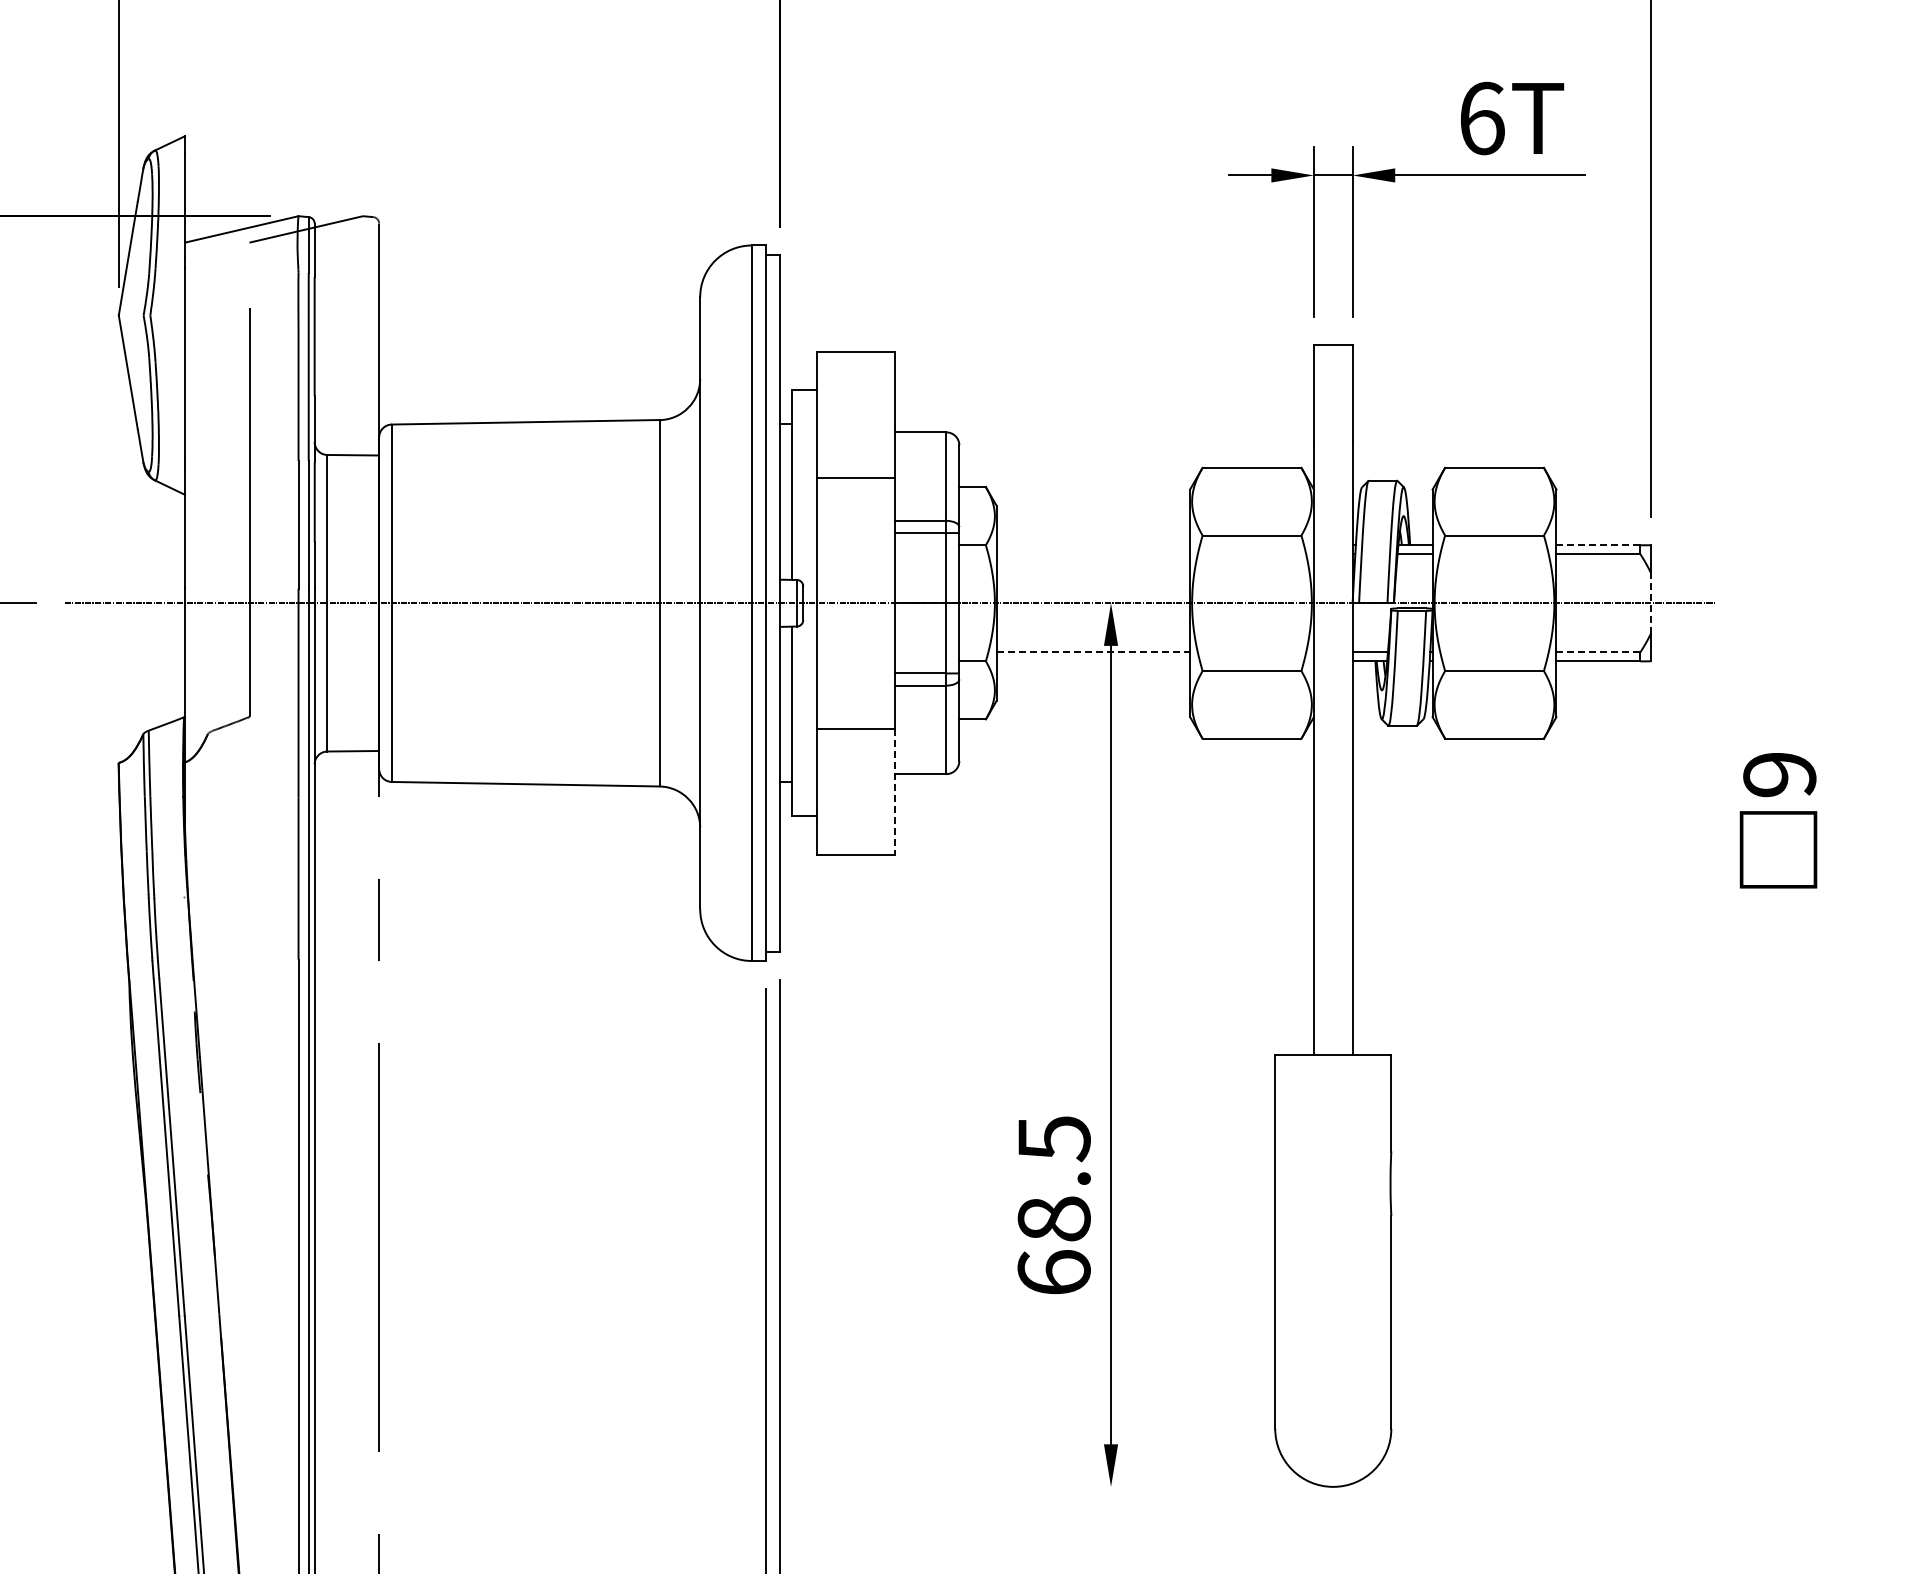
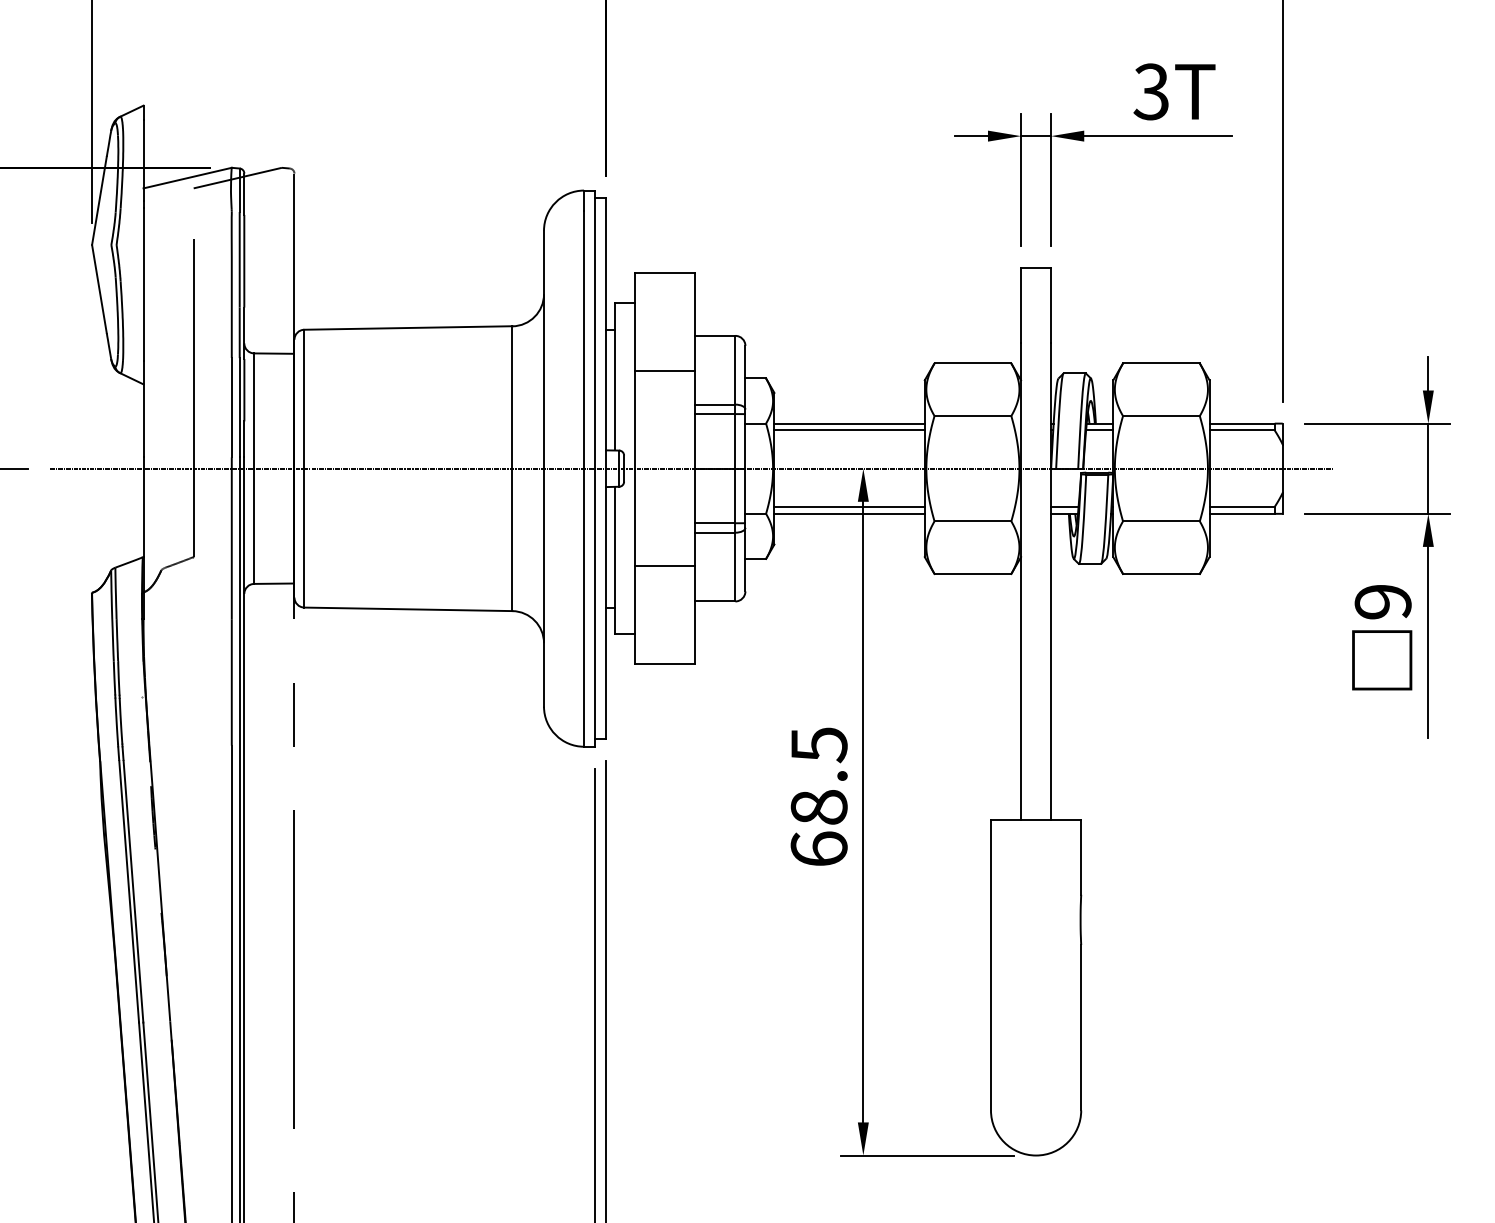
text: (1481, 118) -> (1151, 91), 6T -> 3T
line: (1093, 545) -> (849, 423), added
line: (1598, 545) -> (1242, 423), dashed -> solid
line: (1093, 554) -> (849, 430), added
line: (1650, 603) -> (1282, 468), dashed -> solid
line: (1093, 652) -> (849, 506), dashed -> solid
line: (1598, 652) -> (1242, 506), dashed -> solid
line: (1093, 661) -> (849, 513), added
part: (1772, 661) -> (1377, 513), added
line: (894, 791) -> (695, 614), dashed -> solid
text: (1053, 1204) -> (818, 796), moved
line: (1193, 1486) -> (927, 1155), added

